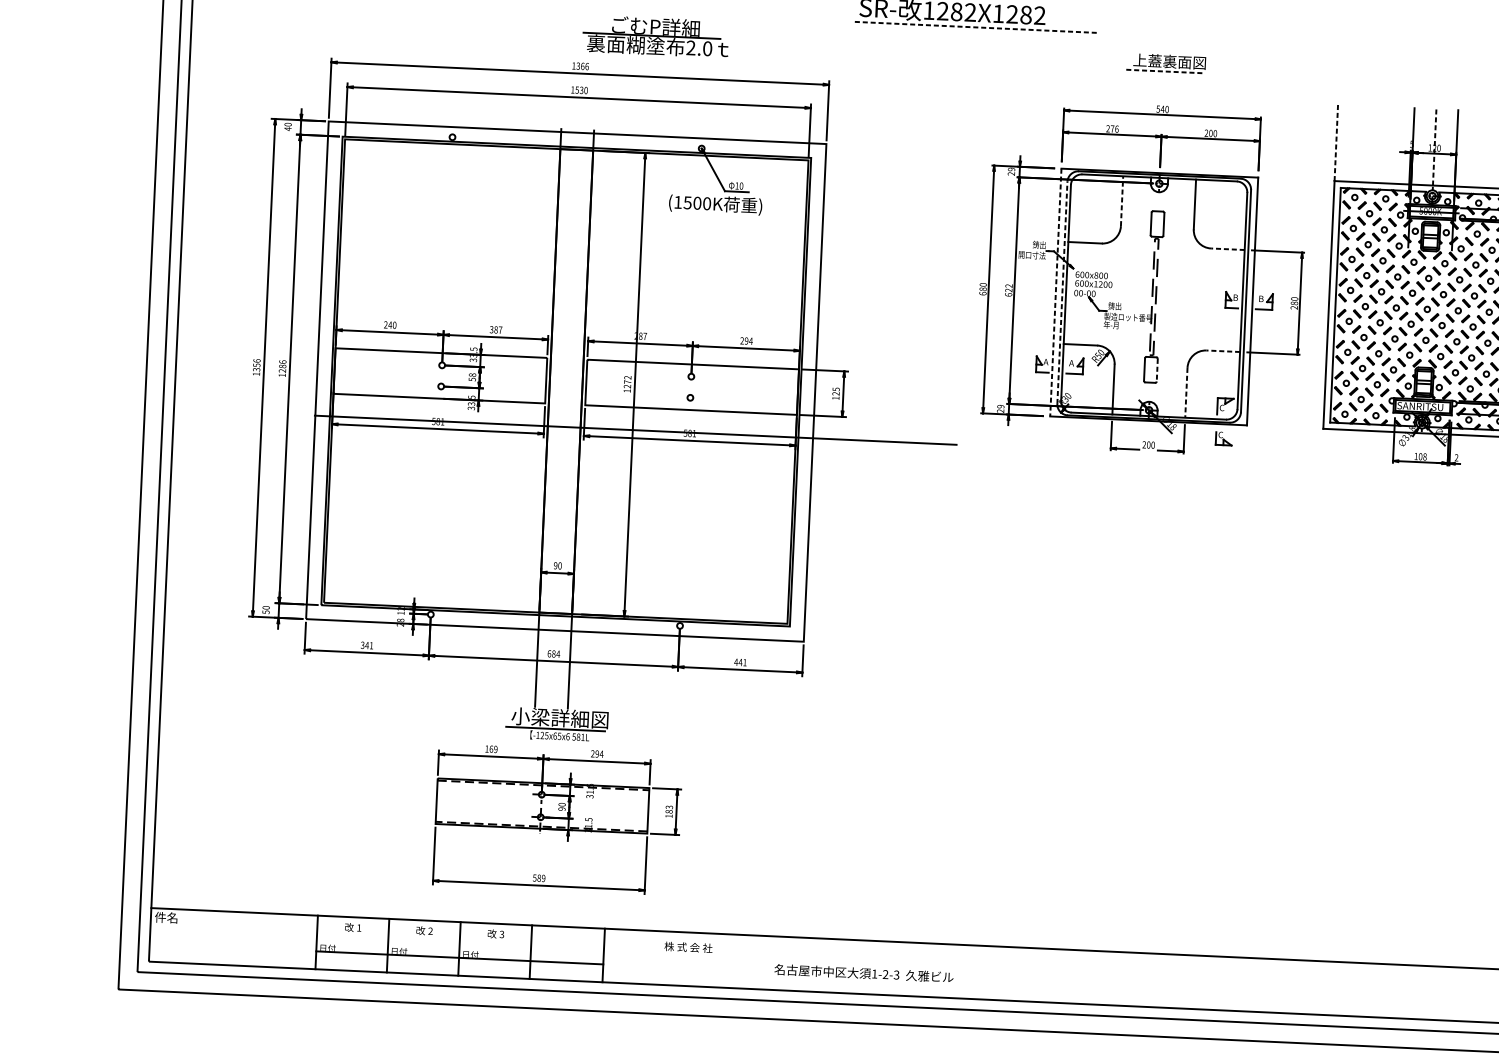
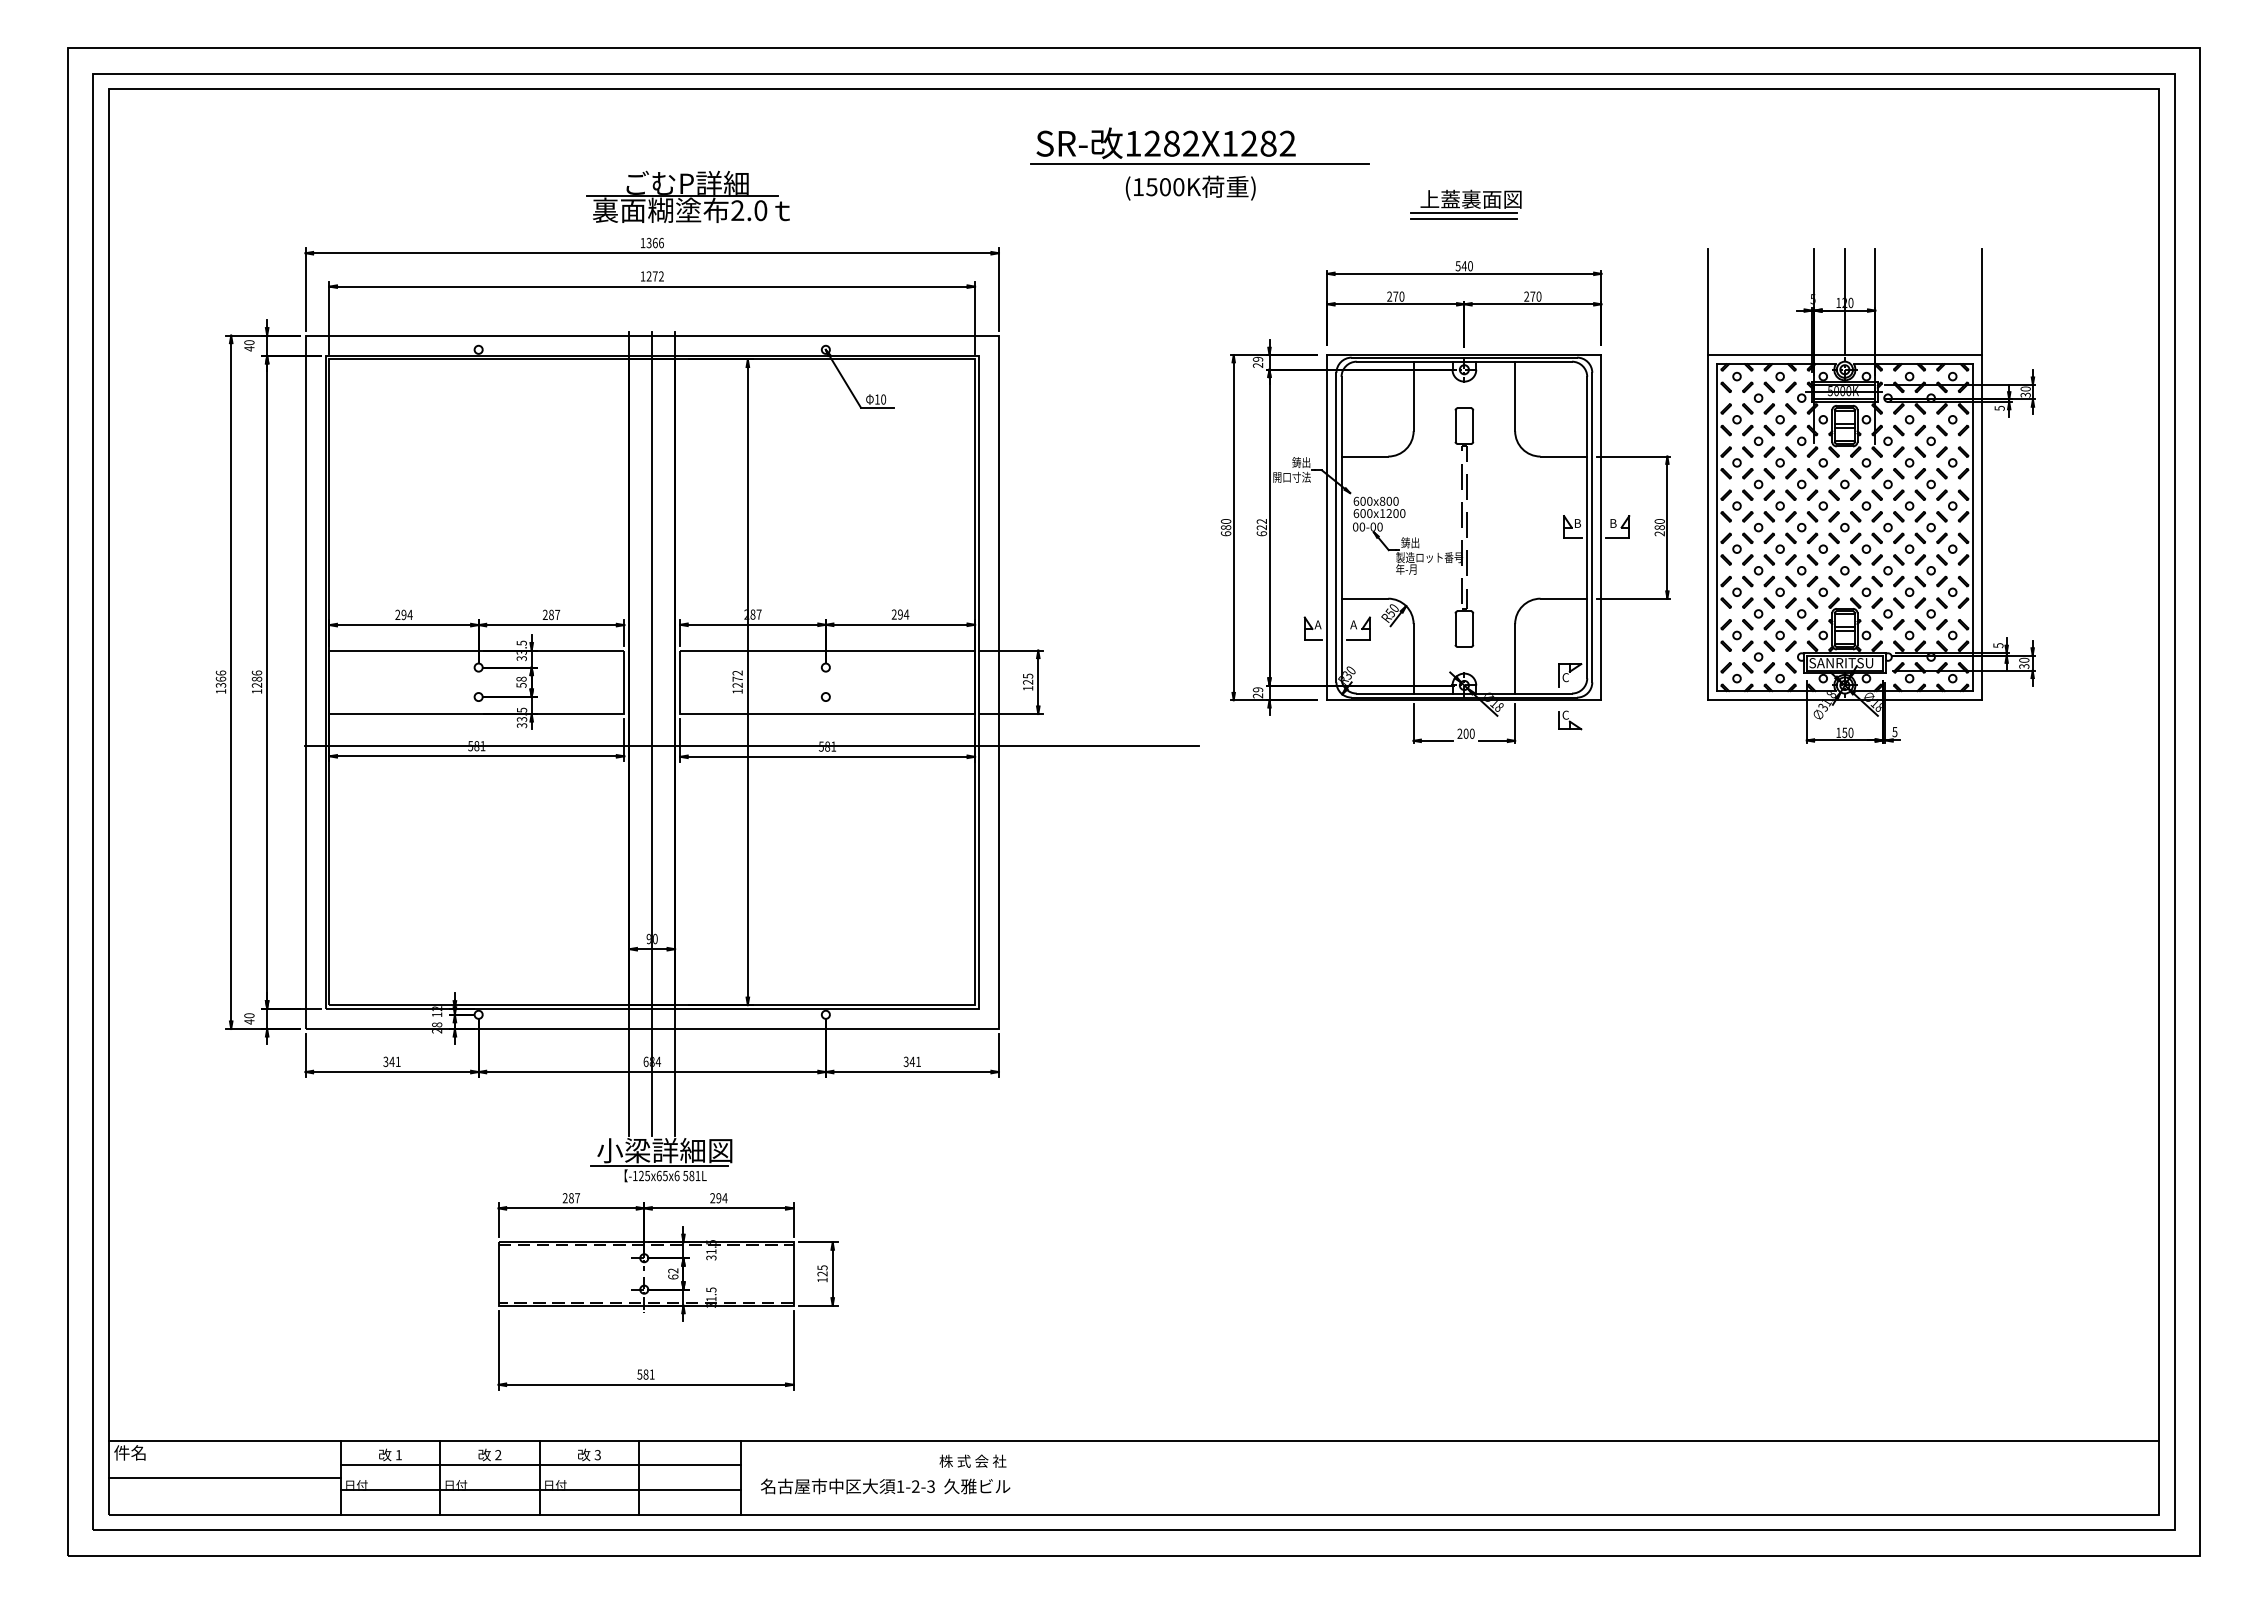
line: (976, 27) -> (1200, 164), dashed -> solid
part: (655, 36) -> (687, 196), moved
line: (1164, 71) -> (1464, 213), dashed -> solid
line: (1163, 75) -> (1463, 219), added
text: (581, 90) -> (654, 276), 1530 -> 1272
text: (1116, 129) -> (1401, 296), 276 -> 270
text: (1210, 133) -> (1532, 296), 200 -> 270
line: (1336, 142) -> (1707, 301), dashed -> solid
line: (1434, 147) -> (1844, 301), dashed -> solid
line: (1121, 201) -> (1413, 396), dashed -> solid
text: (715, 204) -> (1190, 187), moved
line: (1227, 249) -> (1563, 456), dashed -> solid
line: (1055, 292) -> (1327, 527), dashed -> solid
line: (1062, 292) -> (1336, 527), dashed -> solid
text: (392, 324) -> (406, 614), 240 -> 294
text: (491, 330) -> (544, 615), 387 -> 287
line: (1223, 351) -> (1563, 598), dashed -> solid
text: (256, 364) -> (220, 678), 1356 -> 1366
line: (1157, 370) -> (1473, 629), dashed -> solid
line: (1186, 392) -> (1515, 658), dashed -> solid
line: (564, 418) -> (652, 733), added
text: (1422, 456) -> (1847, 732), 108 -> 150
text: (1456, 457) -> (1894, 731), 2 -> 5
text: (266, 611) -> (249, 1021), 50 -> 40
text: (735, 662) -> (905, 1061), 441 -> 341
text: (491, 749) -> (571, 1198), 169 -> 287
text: (562, 806) -> (673, 1273), 90 -> 62
text: (669, 809) -> (822, 1270), 183 -> 125
text: (543, 878) -> (651, 1374), 589 -> 581
line: (233, 938) -> (224, 1477), added
line: (460, 940) -> (540, 1465), added
text: (688, 946) -> (972, 1460), moved
text: (863, 973) -> (885, 1486), moved

